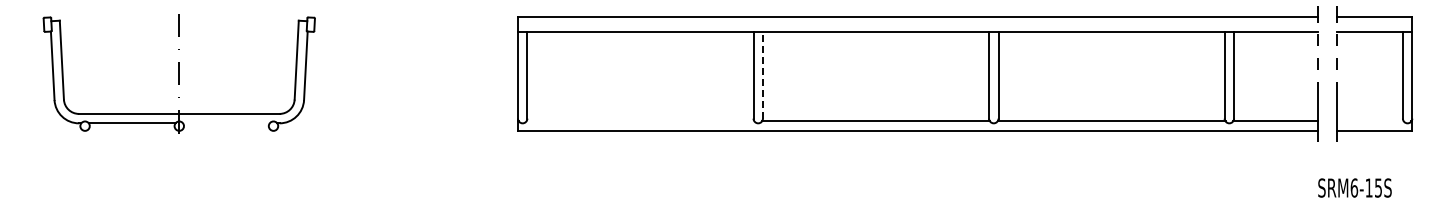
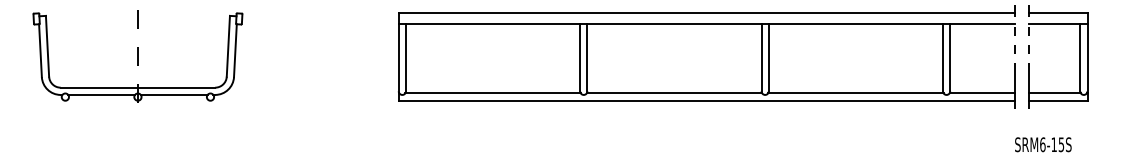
line: (762, 74) -> (587, 57), dashed -> solid
line: (640, 121) -> (493, 93), added
line: (1369, 121) -> (1054, 93), added
line: (226, 123) -> (174, 95), added

